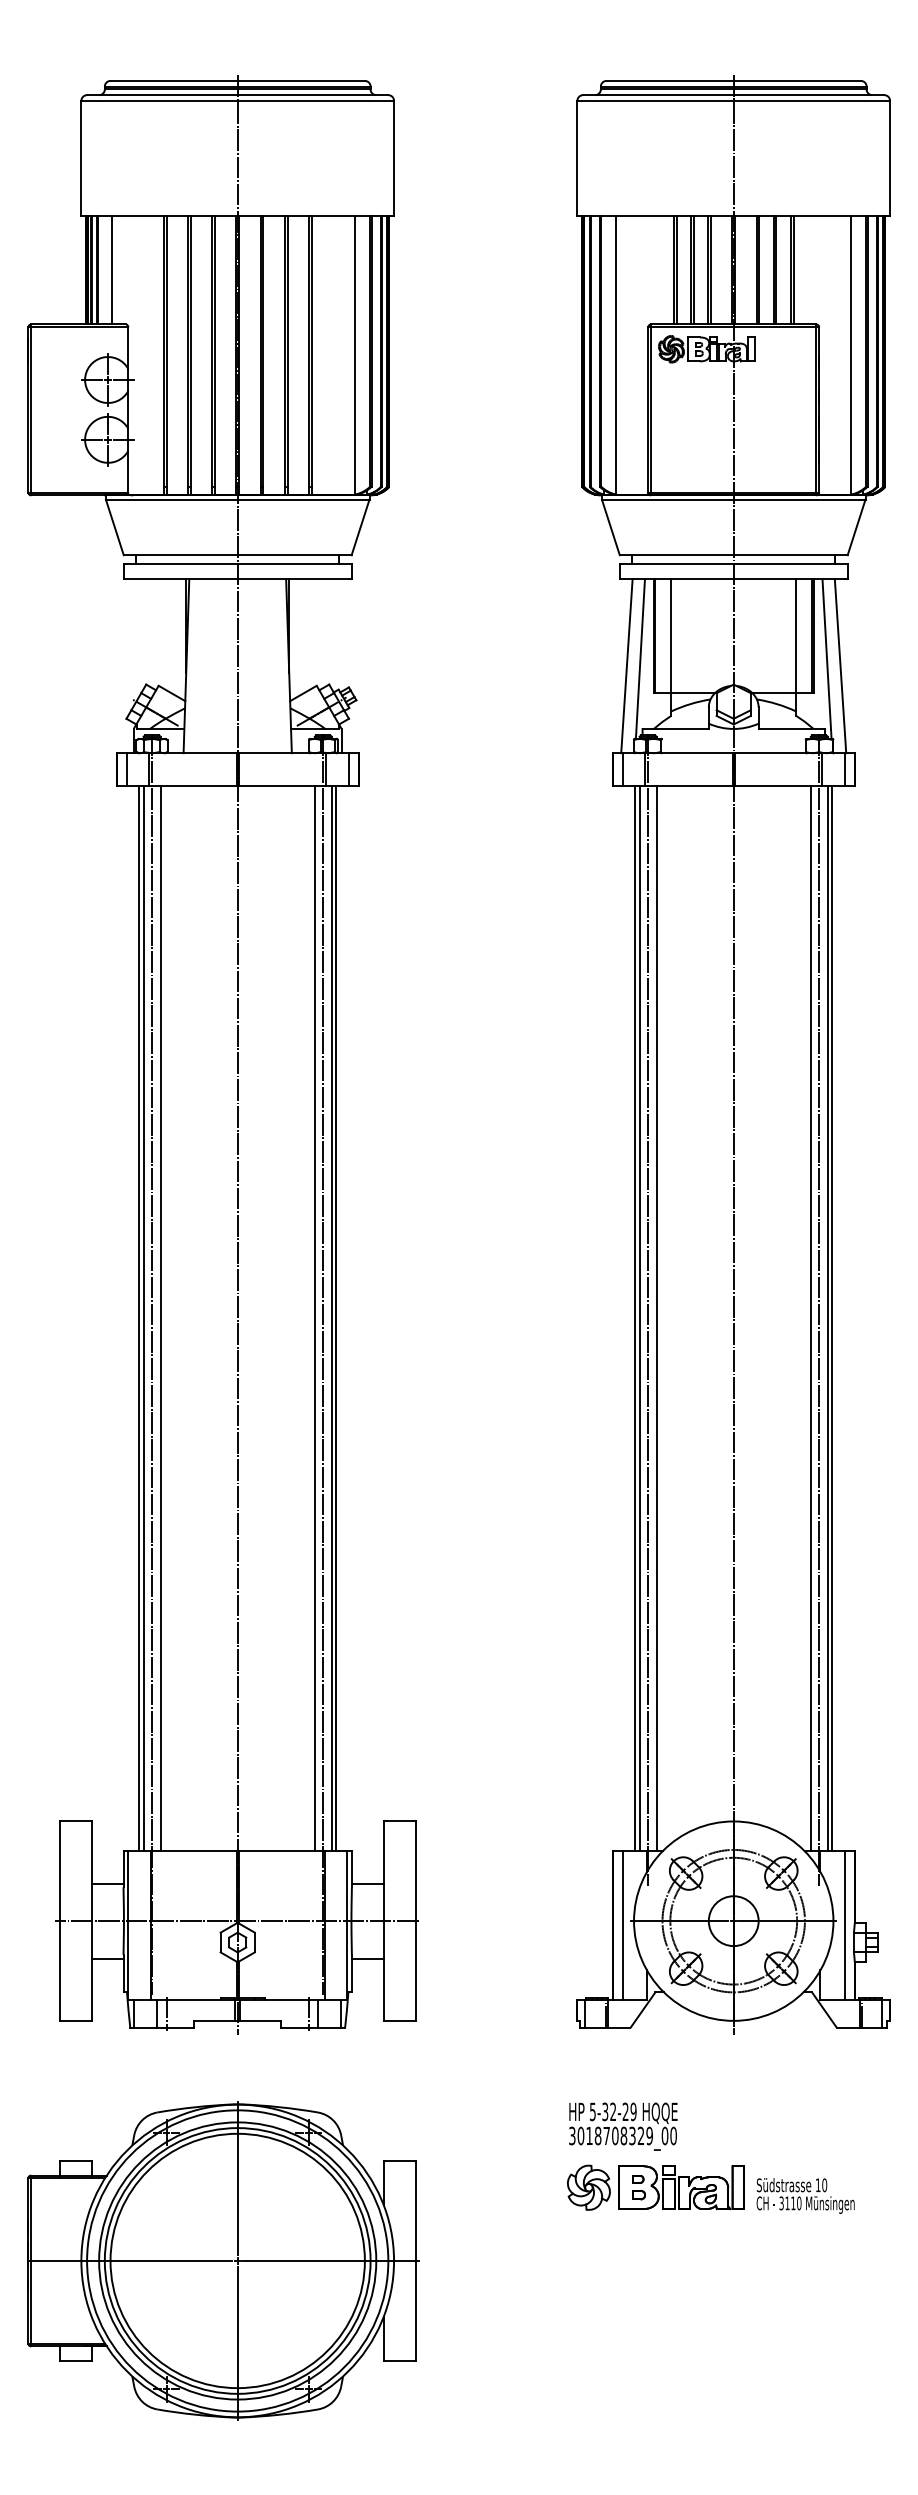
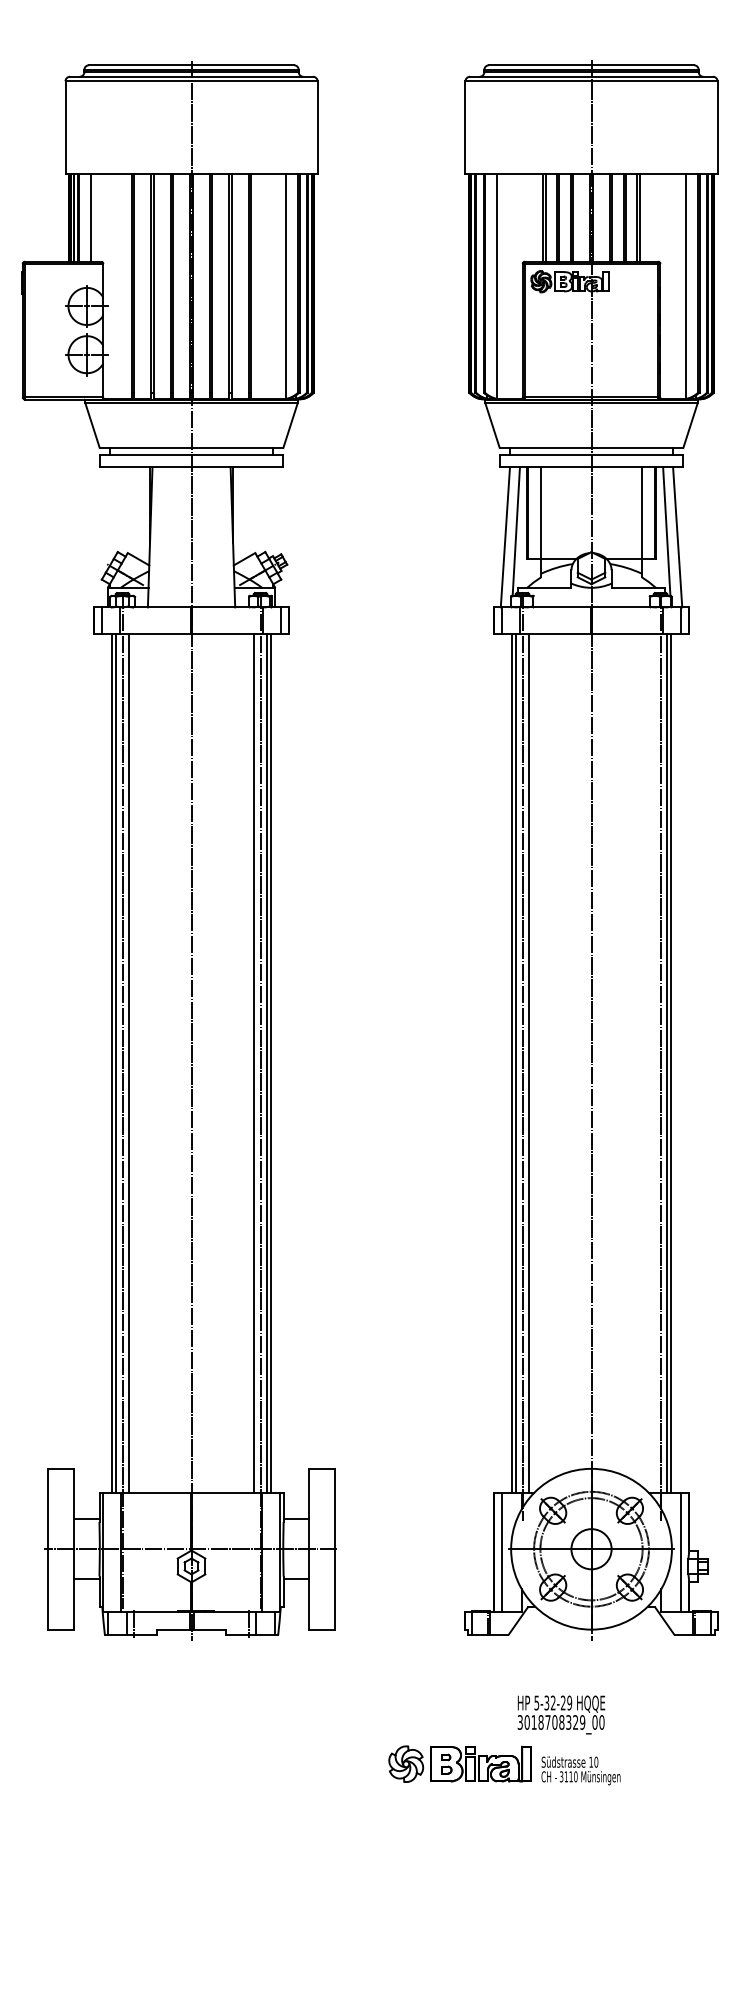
line: (810, 1318) -> (653, 1063), removed
text: (623, 2126) -> (561, 1714), moved
part: (710, 2188) -> (504, 1764), moved
part: (223, 2260) -> (180, 1822), removed

